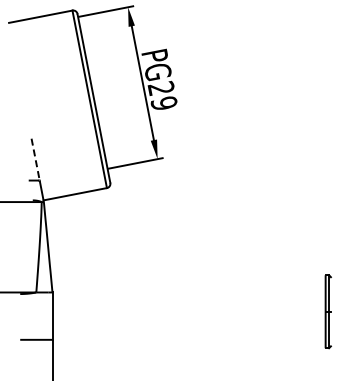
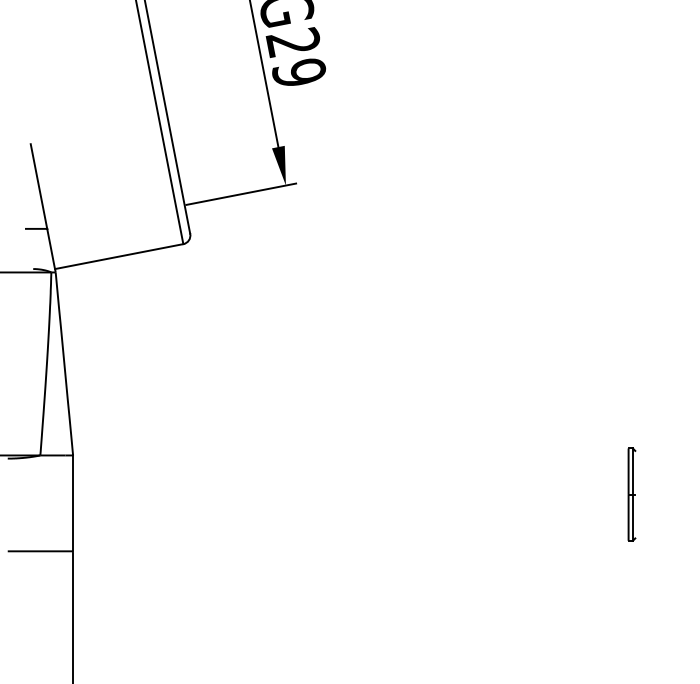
line: (35, 160) -> (38, 188), dashed -> solid
part: (328, 311) -> (631, 493), size x0.62

